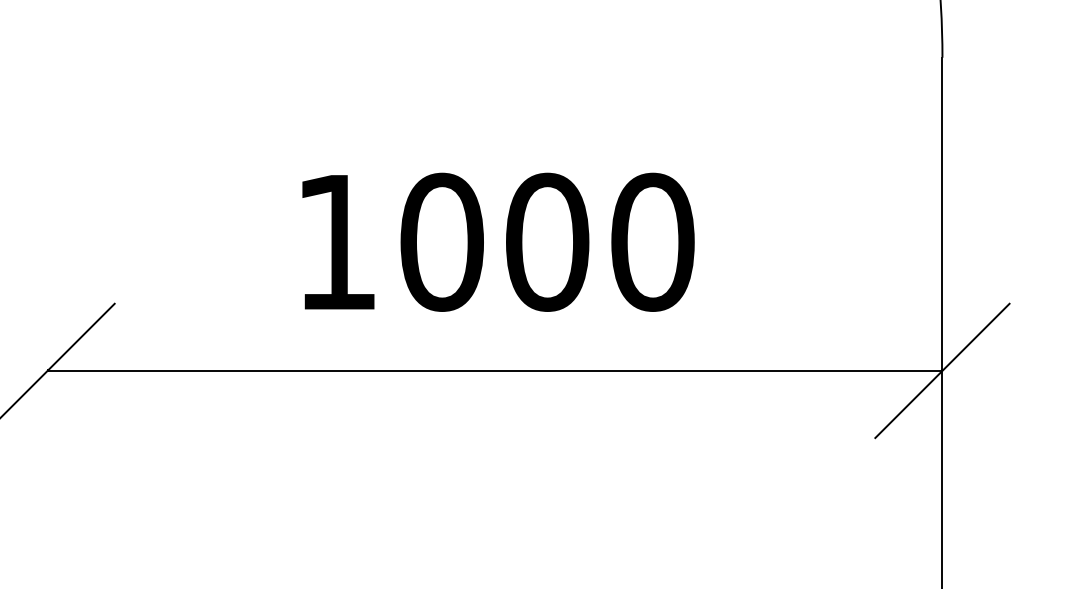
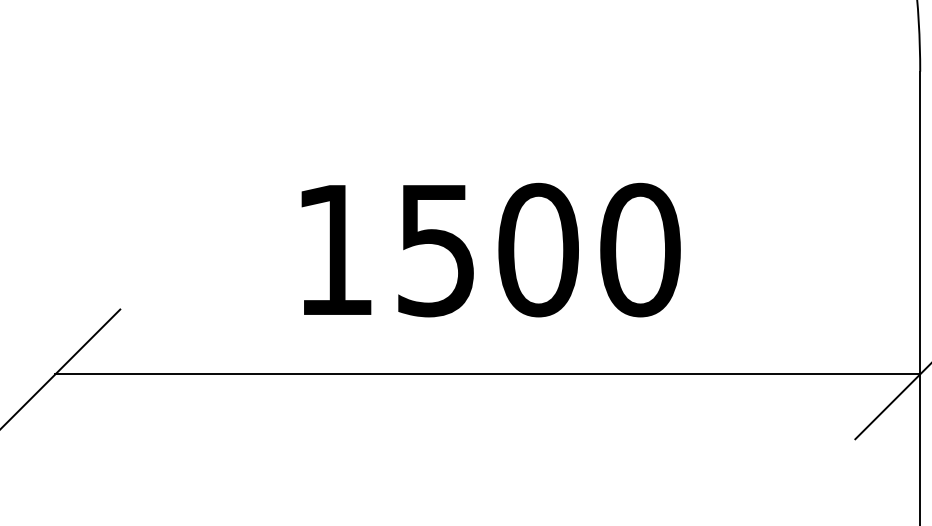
text: (441, 241) -> (436, 249), 1000 -> 1500

